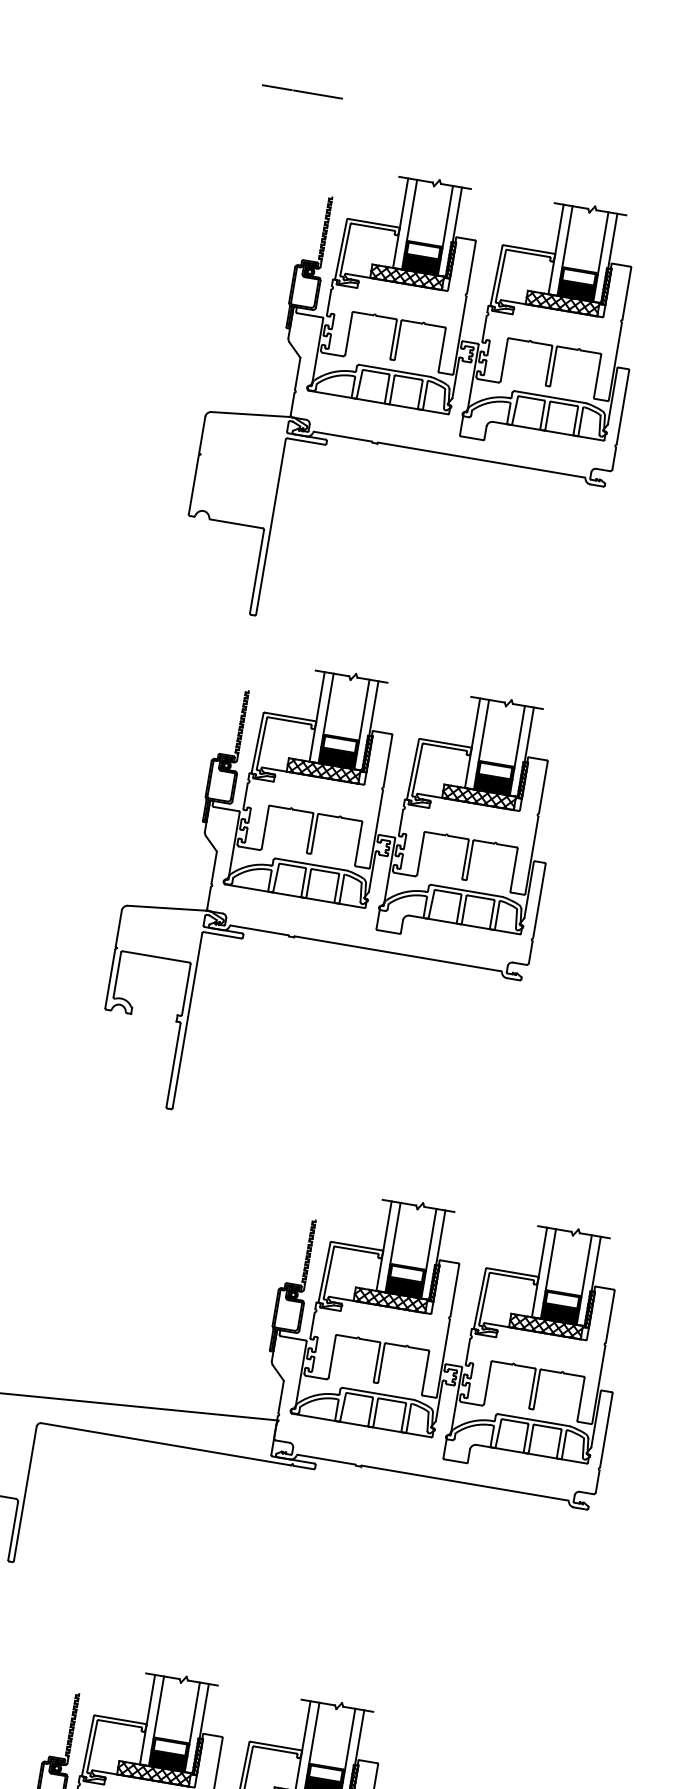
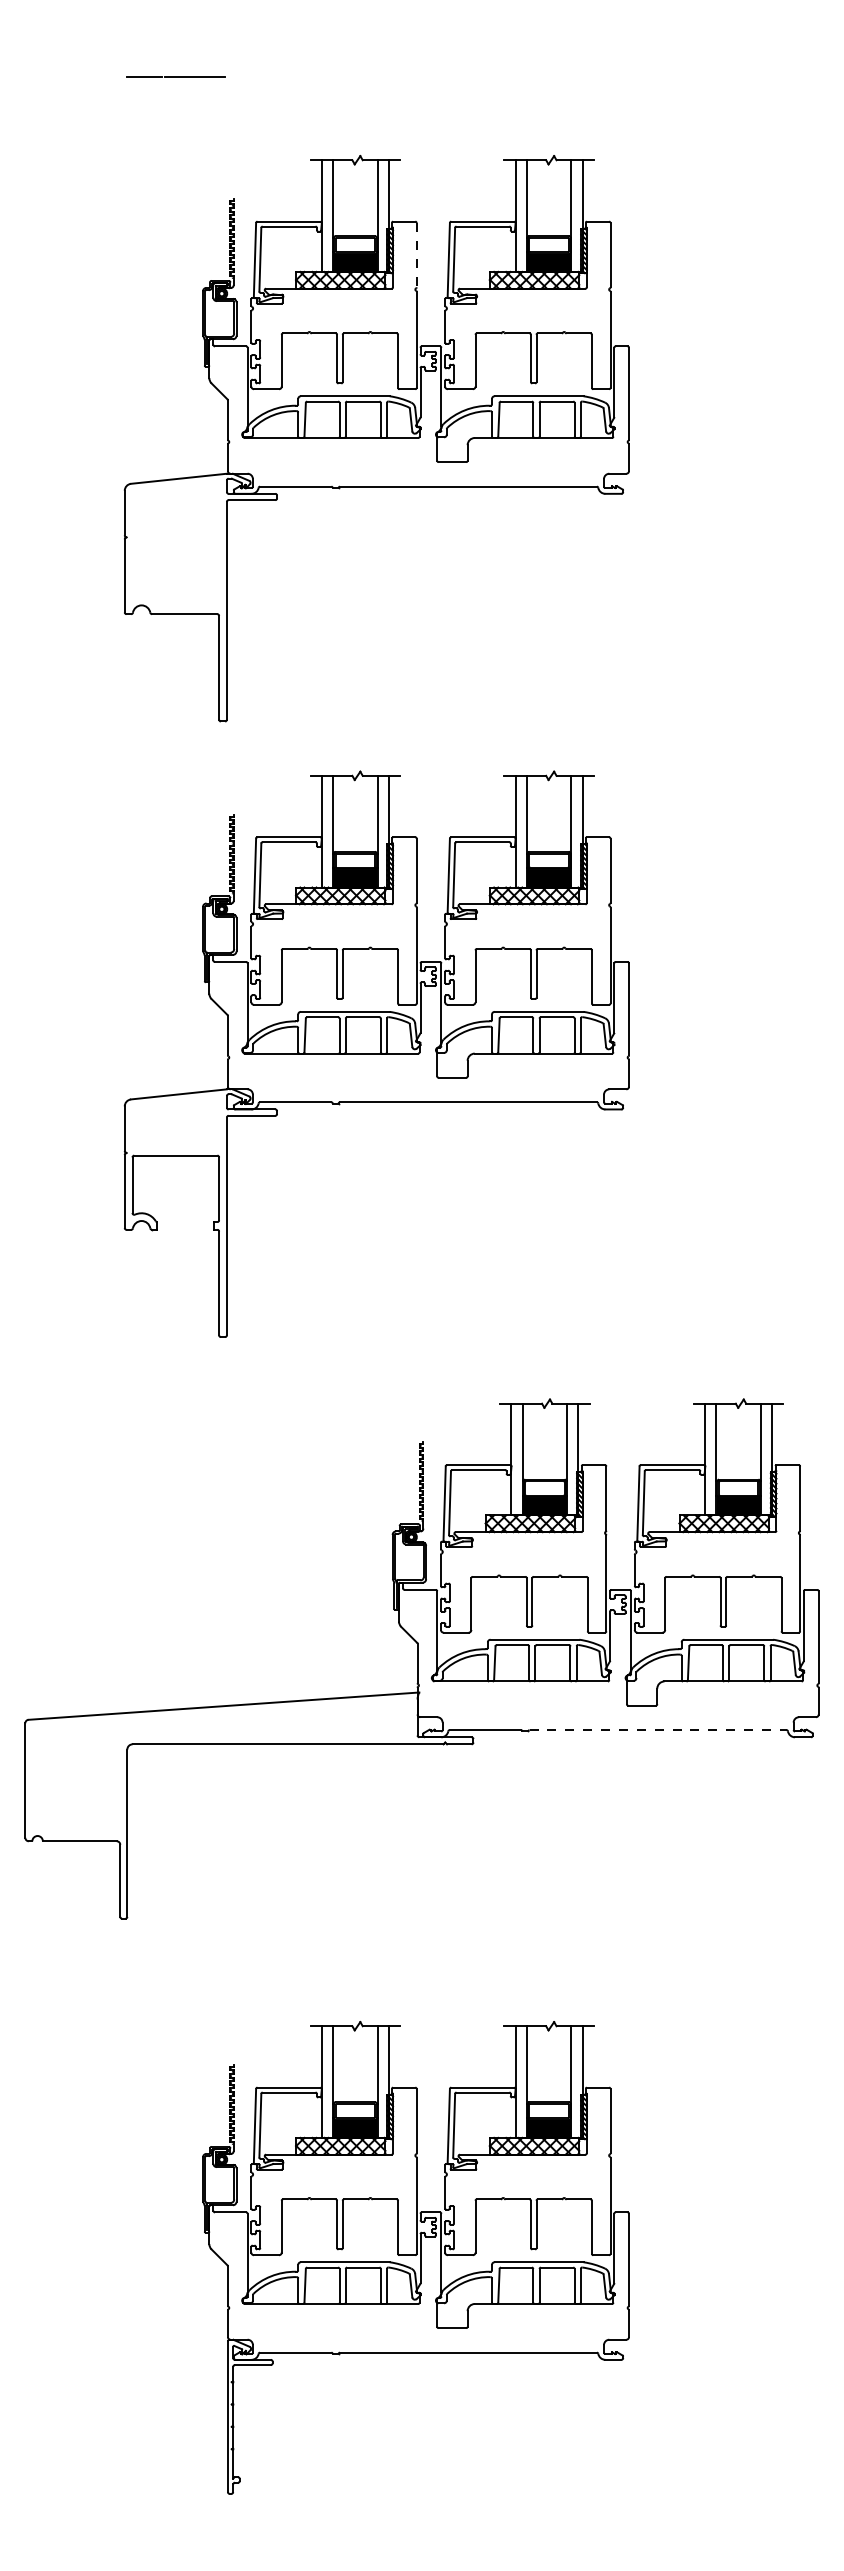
line: (471, 267) -> (416, 255), solid -> dashed
line: (465, 1483) -> (658, 1730), solid -> dashed

